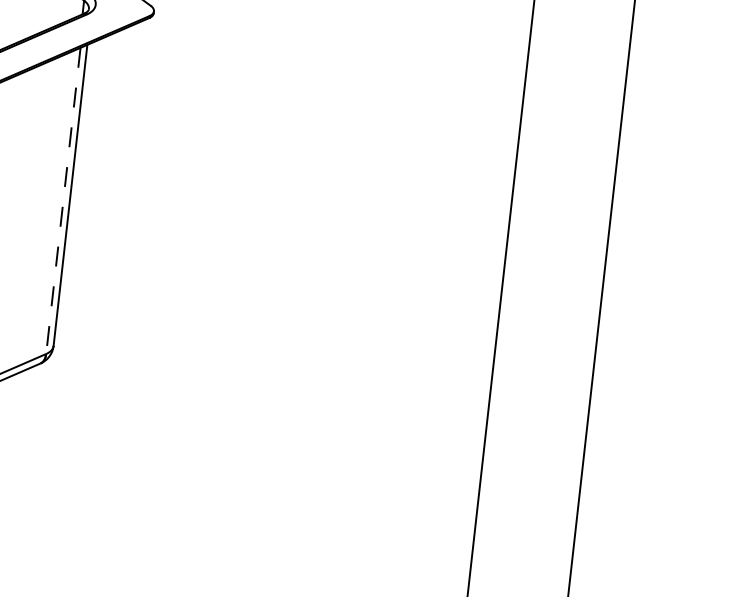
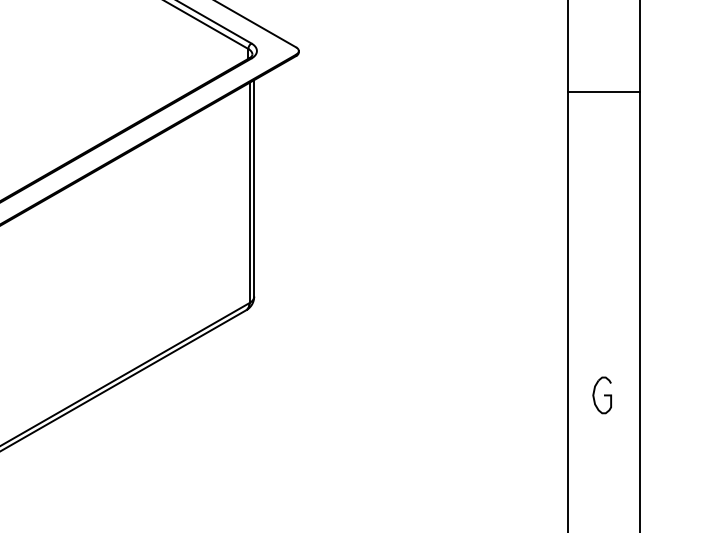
line: (571, 115) -> (603, 91), added
line: (63, 201) -> (249, 193), dashed -> solid
part: (520, 537) -> (601, 395), added

